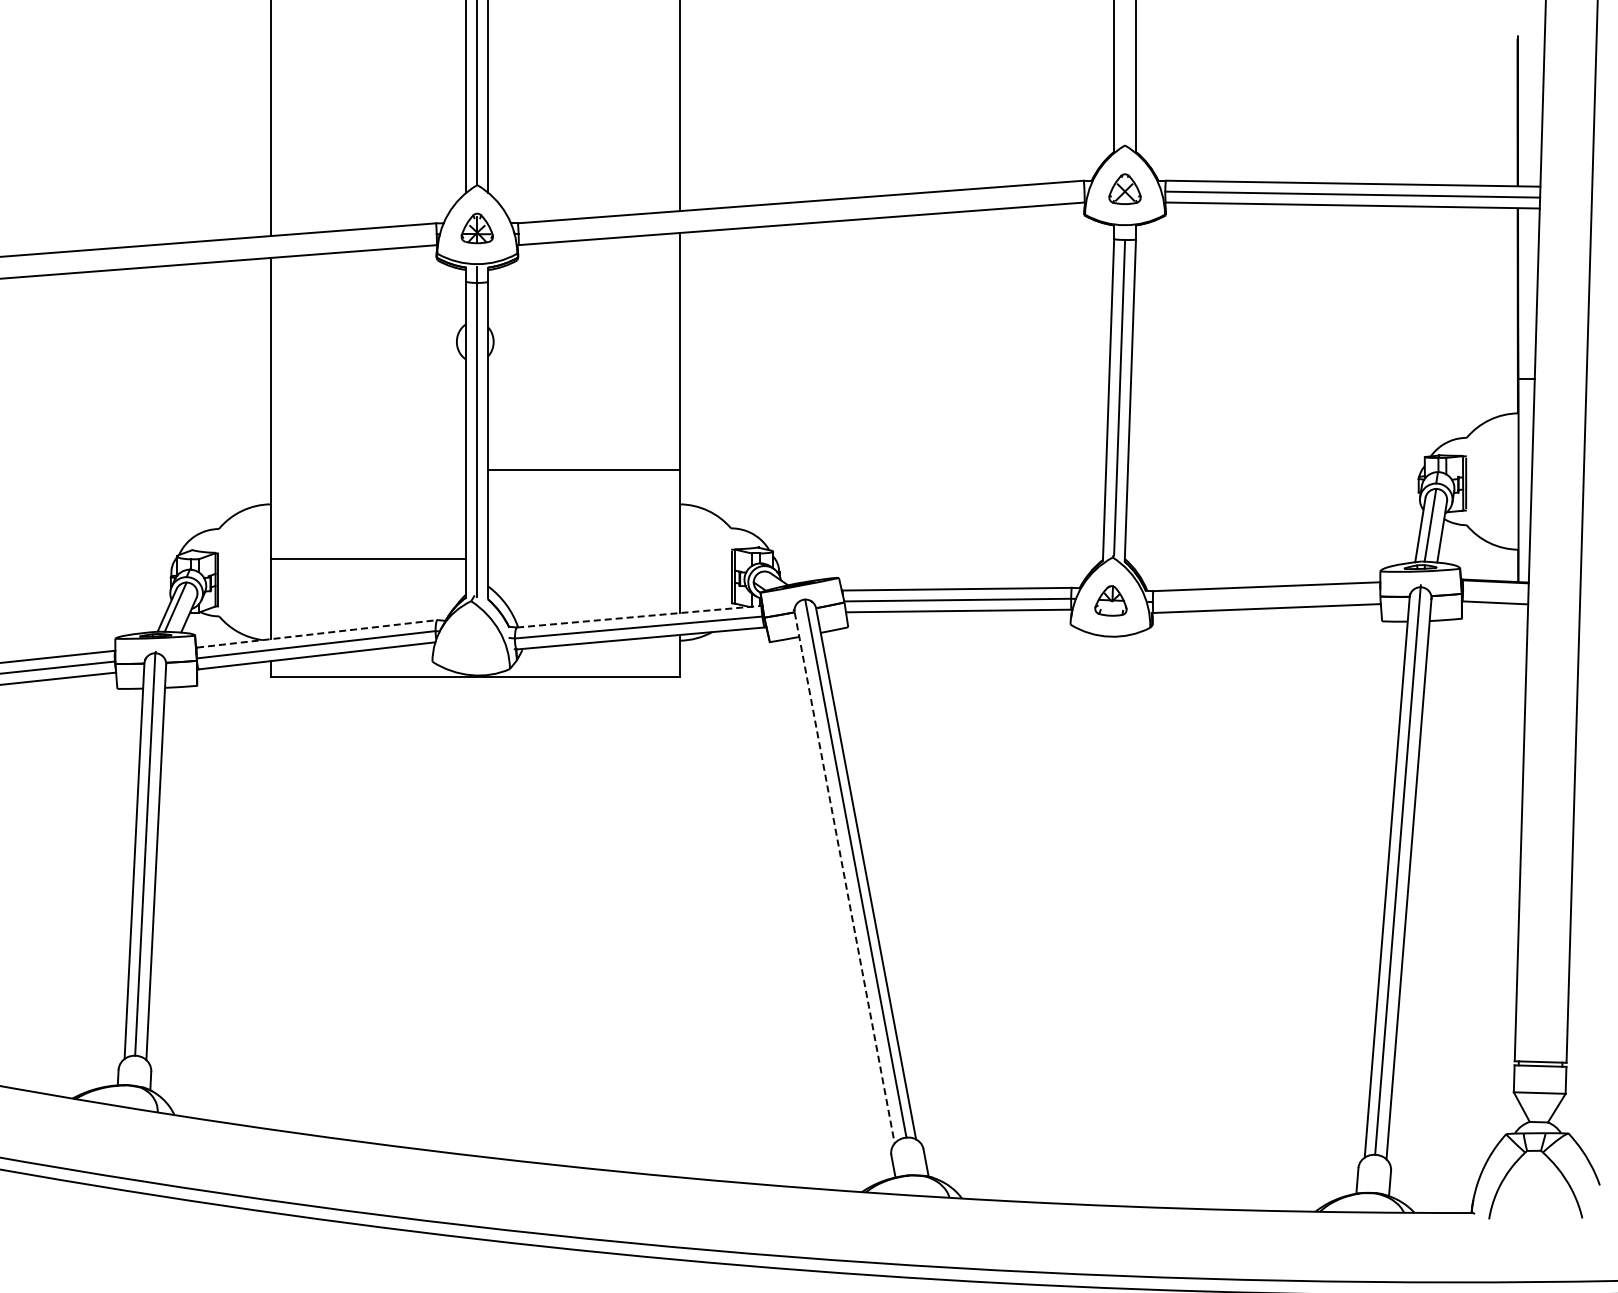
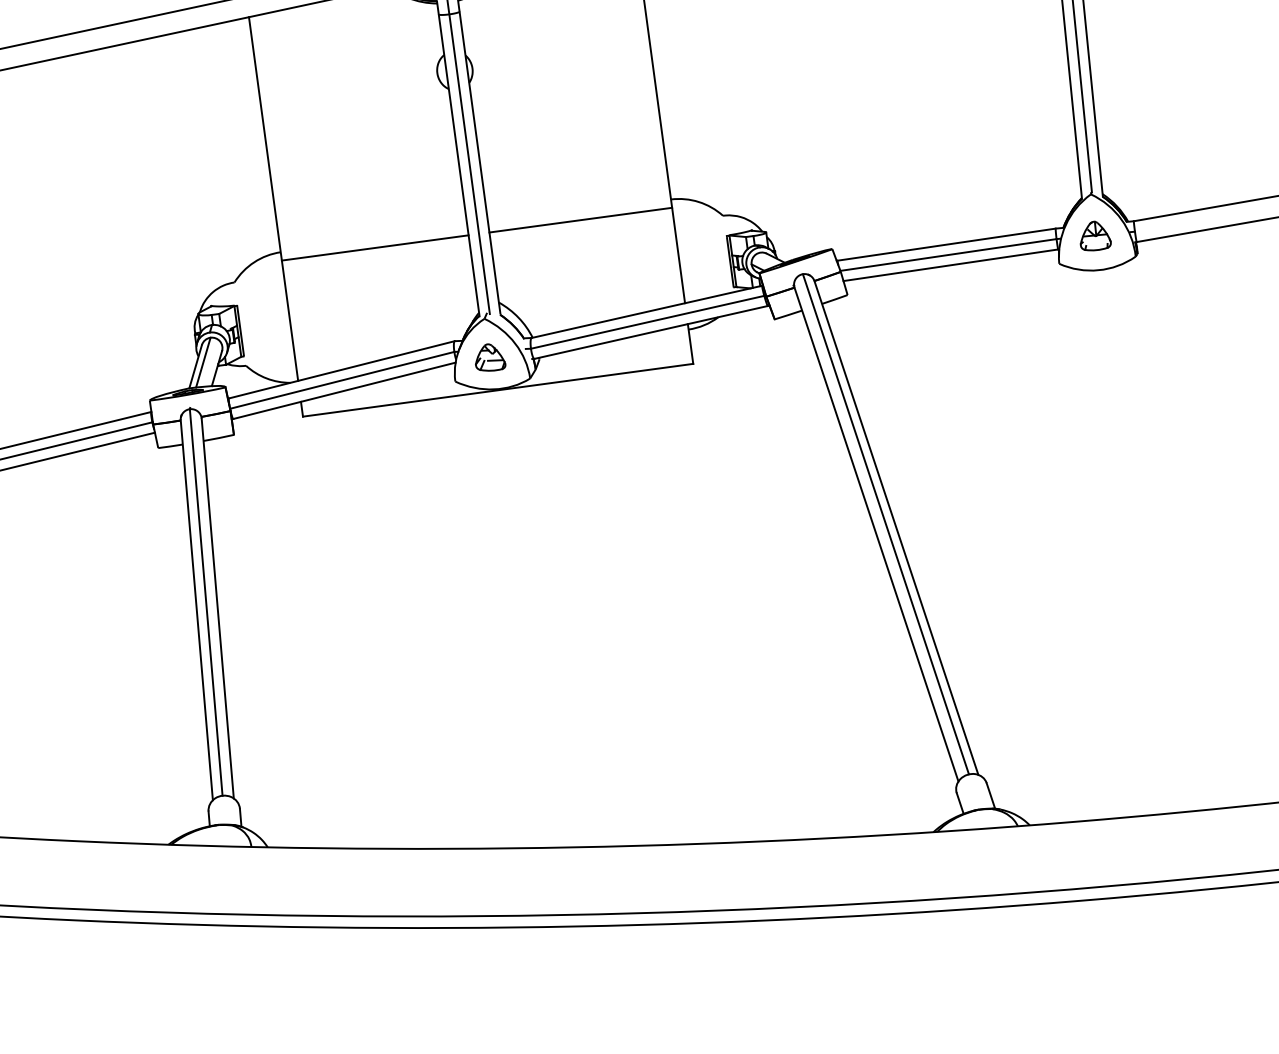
line: (583, 470) -> (580, 220), moved
line: (368, 559) -> (375, 248), moved
line: (639, 616) -> (647, 311), dashed -> solid
line: (317, 633) -> (342, 369), dashed -> solid
part: (471, 641) -> (489, 357), added
line: (844, 878) -> (876, 535), dashed -> solid

